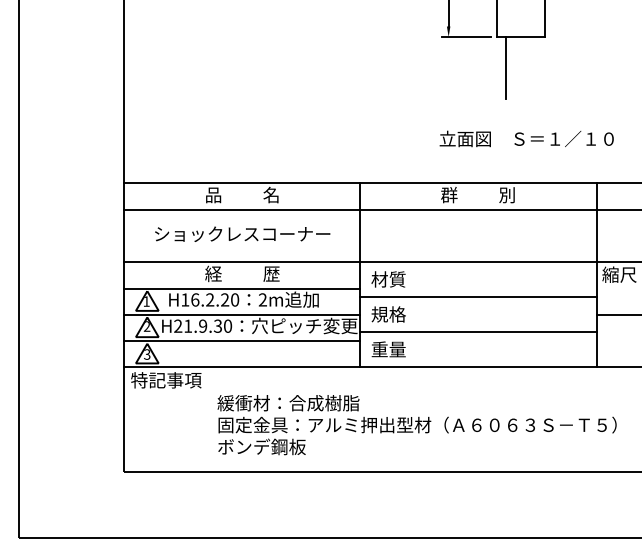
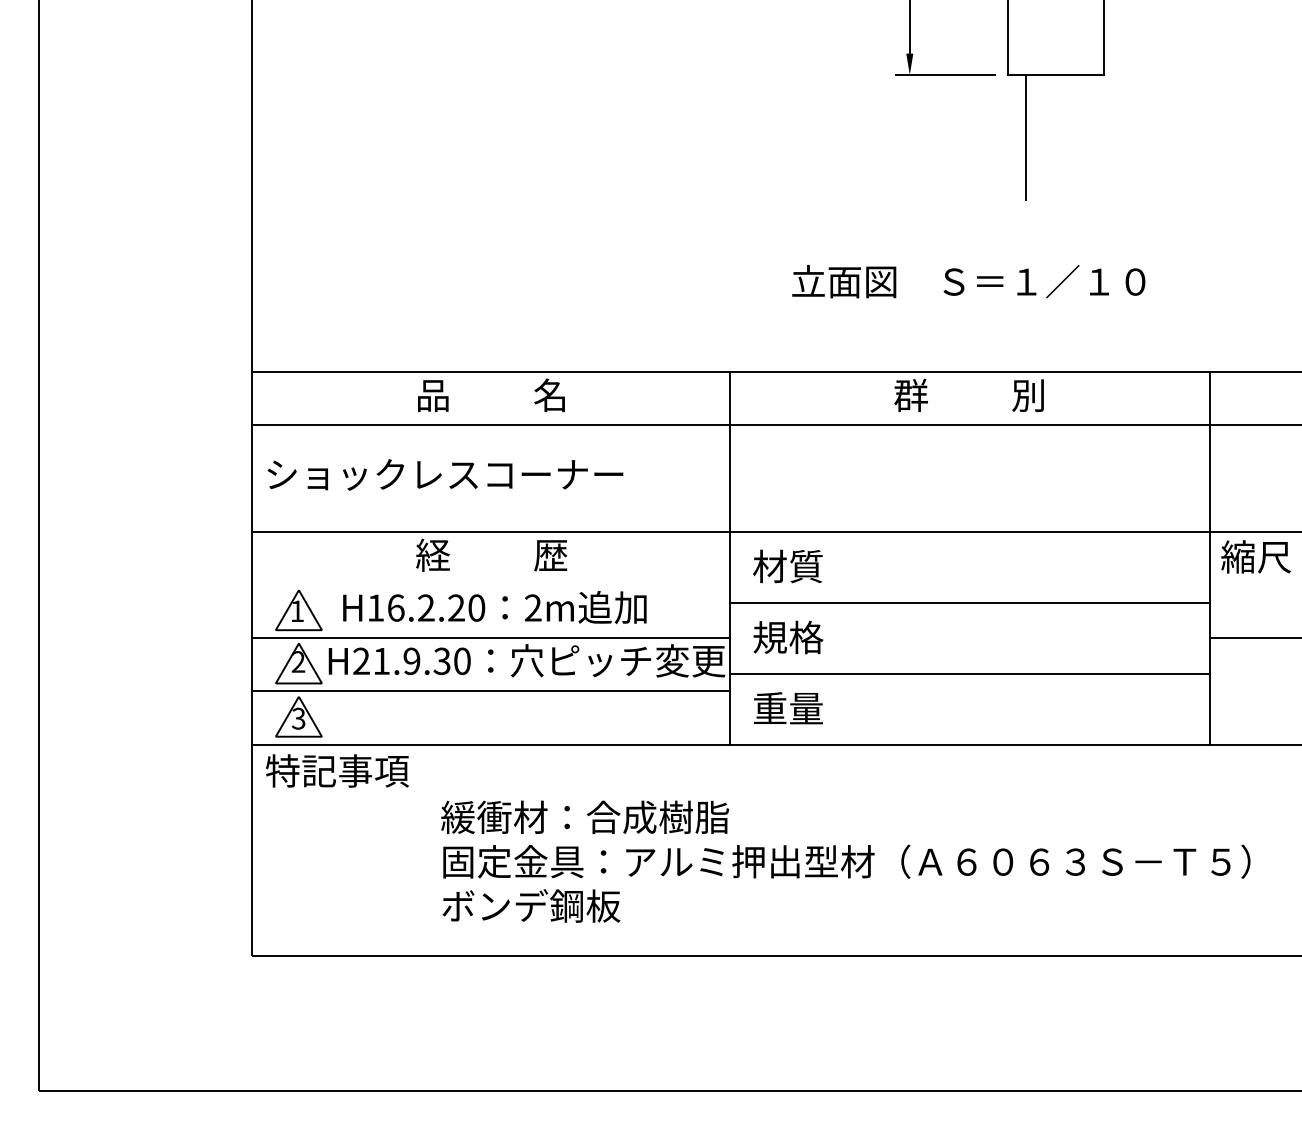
text: (526, 138) -> (968, 280), moved
text: (242, 233) -> (445, 473), moved
line: (242, 288) -> (491, 584), removed

